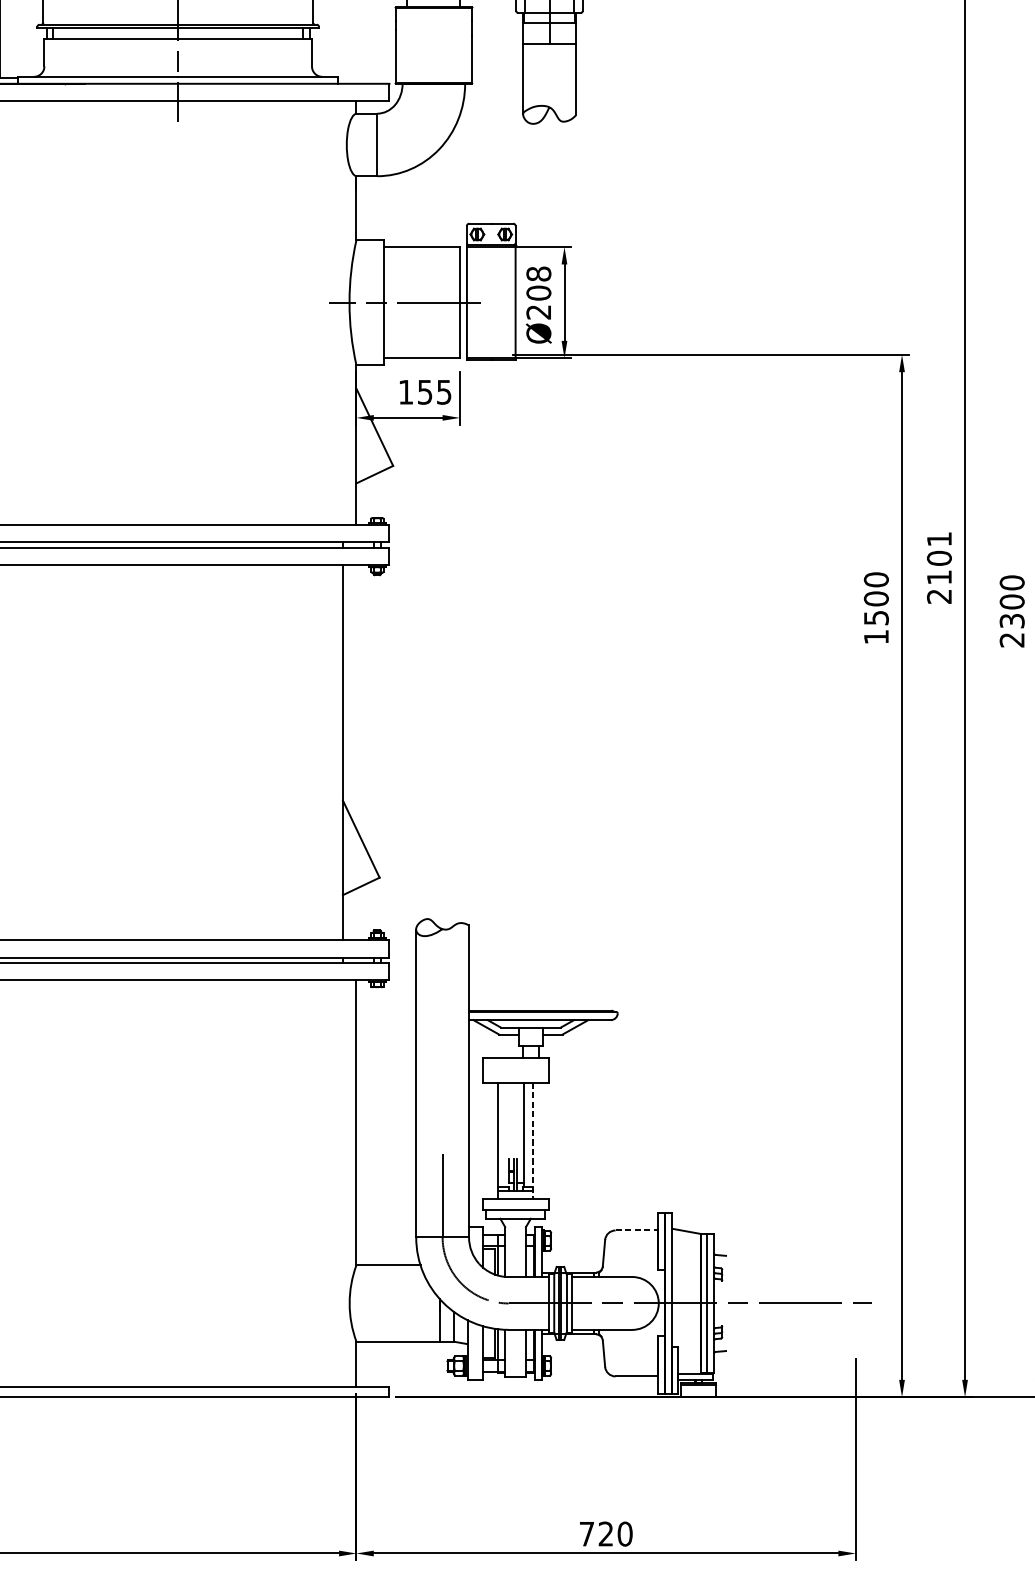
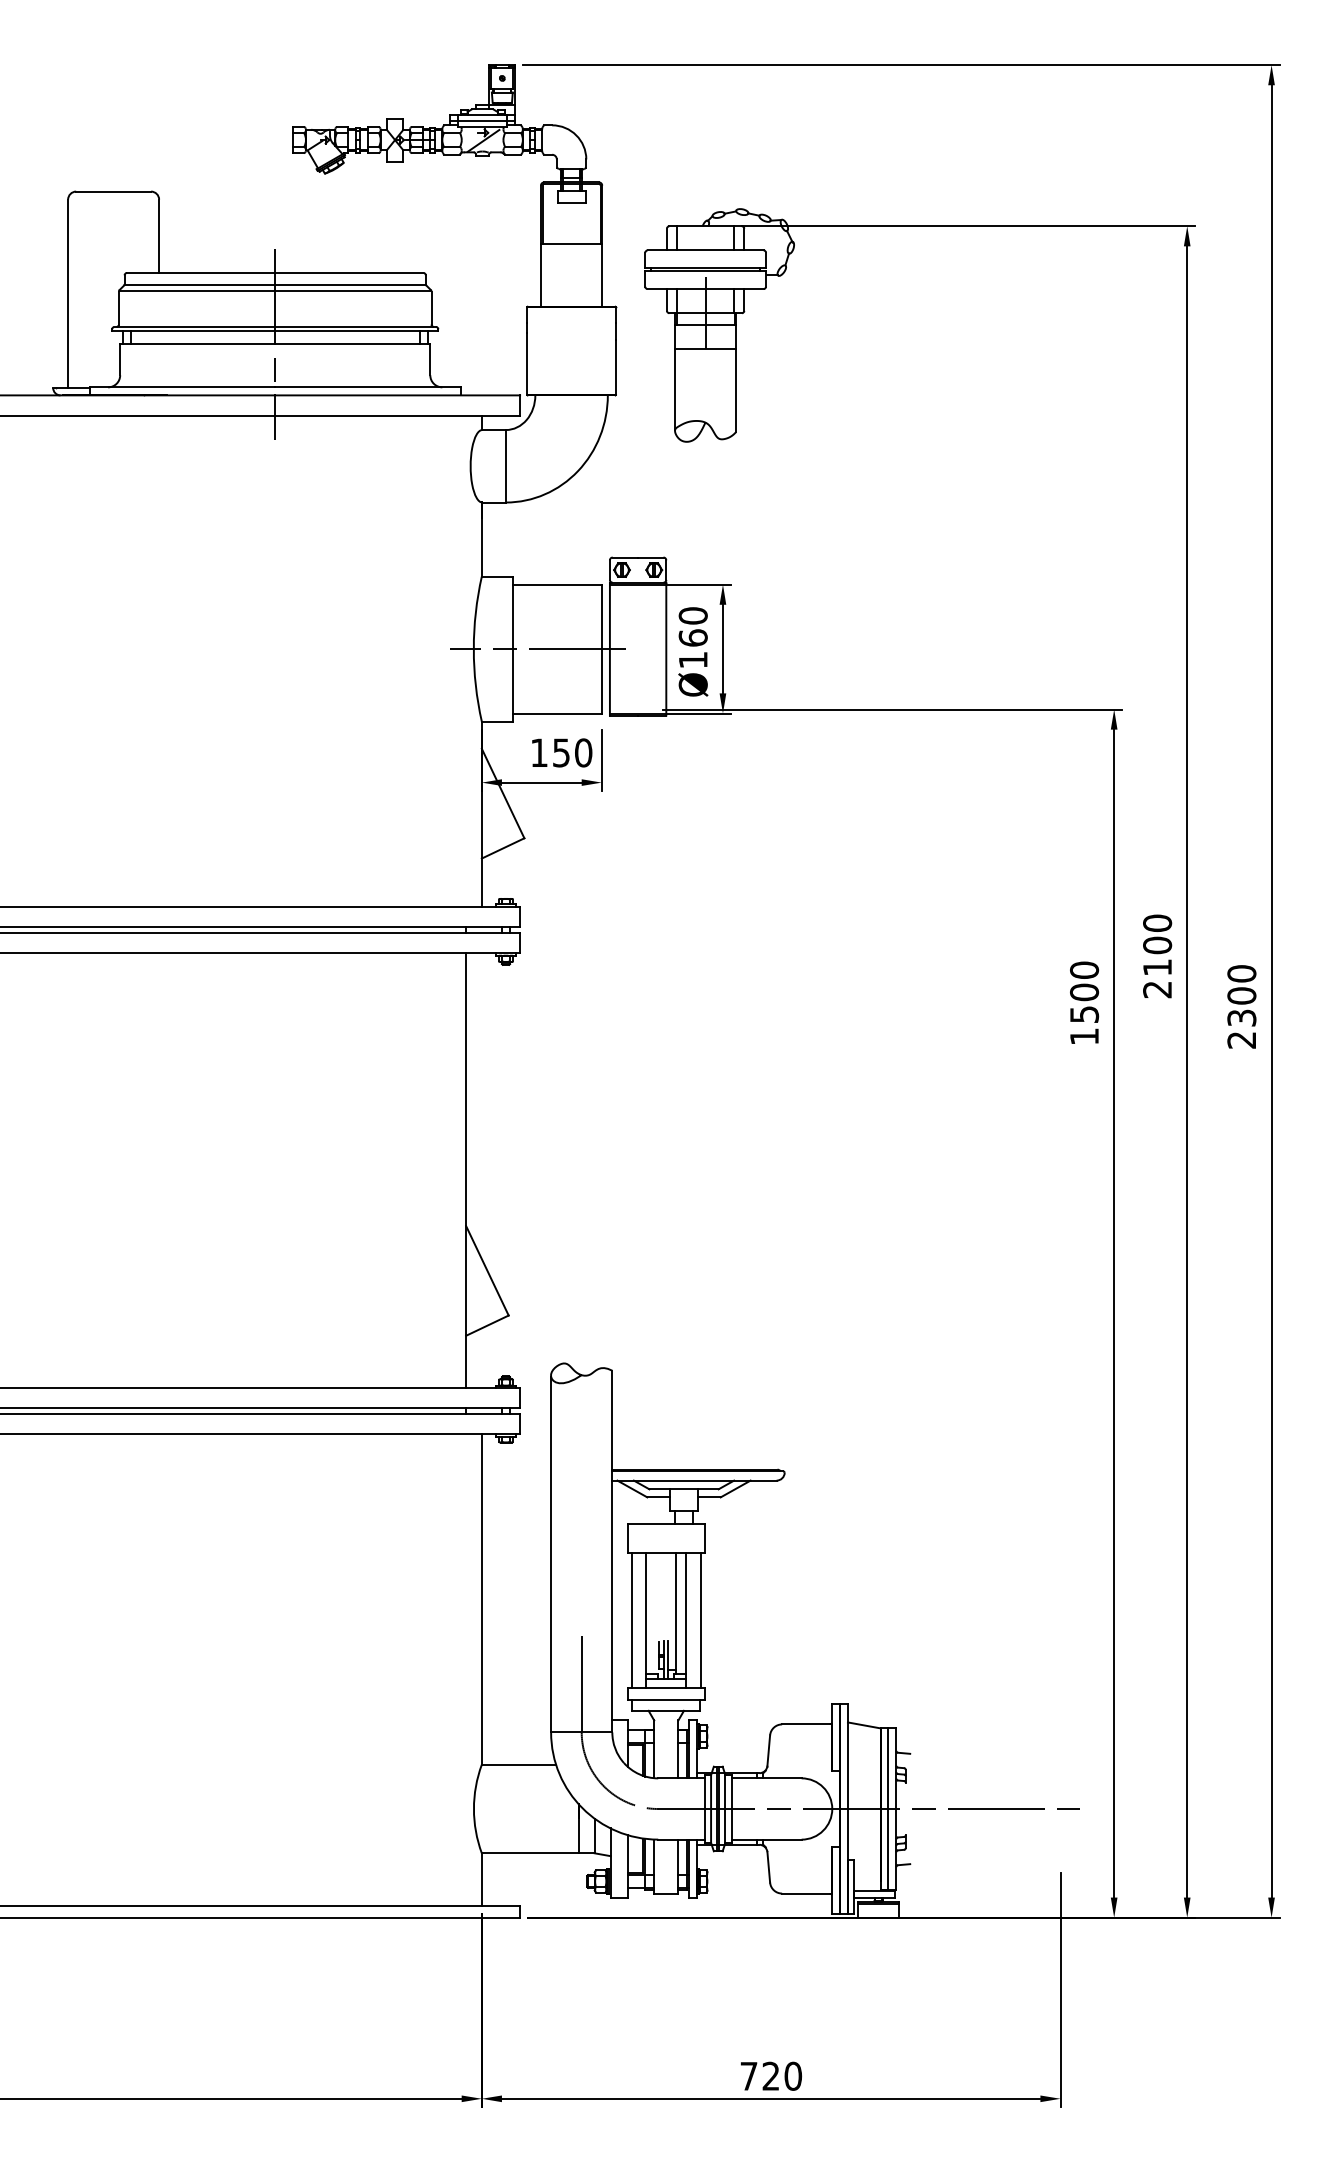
text: (538, 292) -> (692, 637), Ø208 -> Ø160
text: (444, 391) -> (583, 752), 155 -> 150
text: (939, 538) -> (1157, 922), 2101 -> 2100
line: (485, 1140) -> (631, 1620), added
line: (533, 1140) -> (686, 1620), dashed -> solid
line: (545, 1140) -> (700, 1620), added
line: (636, 1230) -> (806, 1724), dashed -> solid

